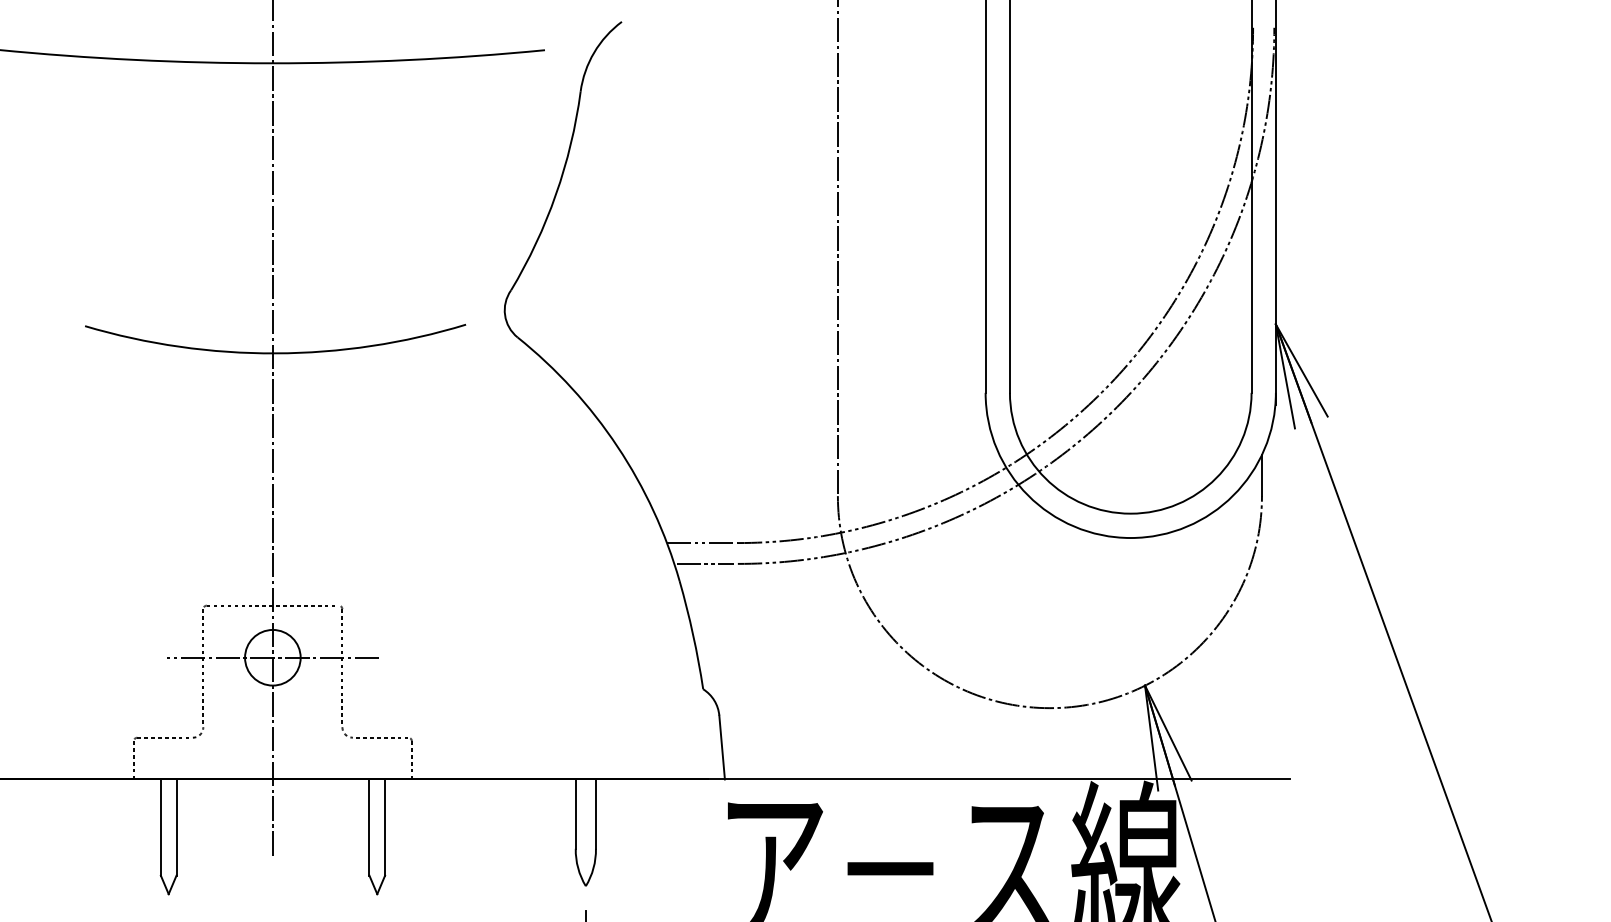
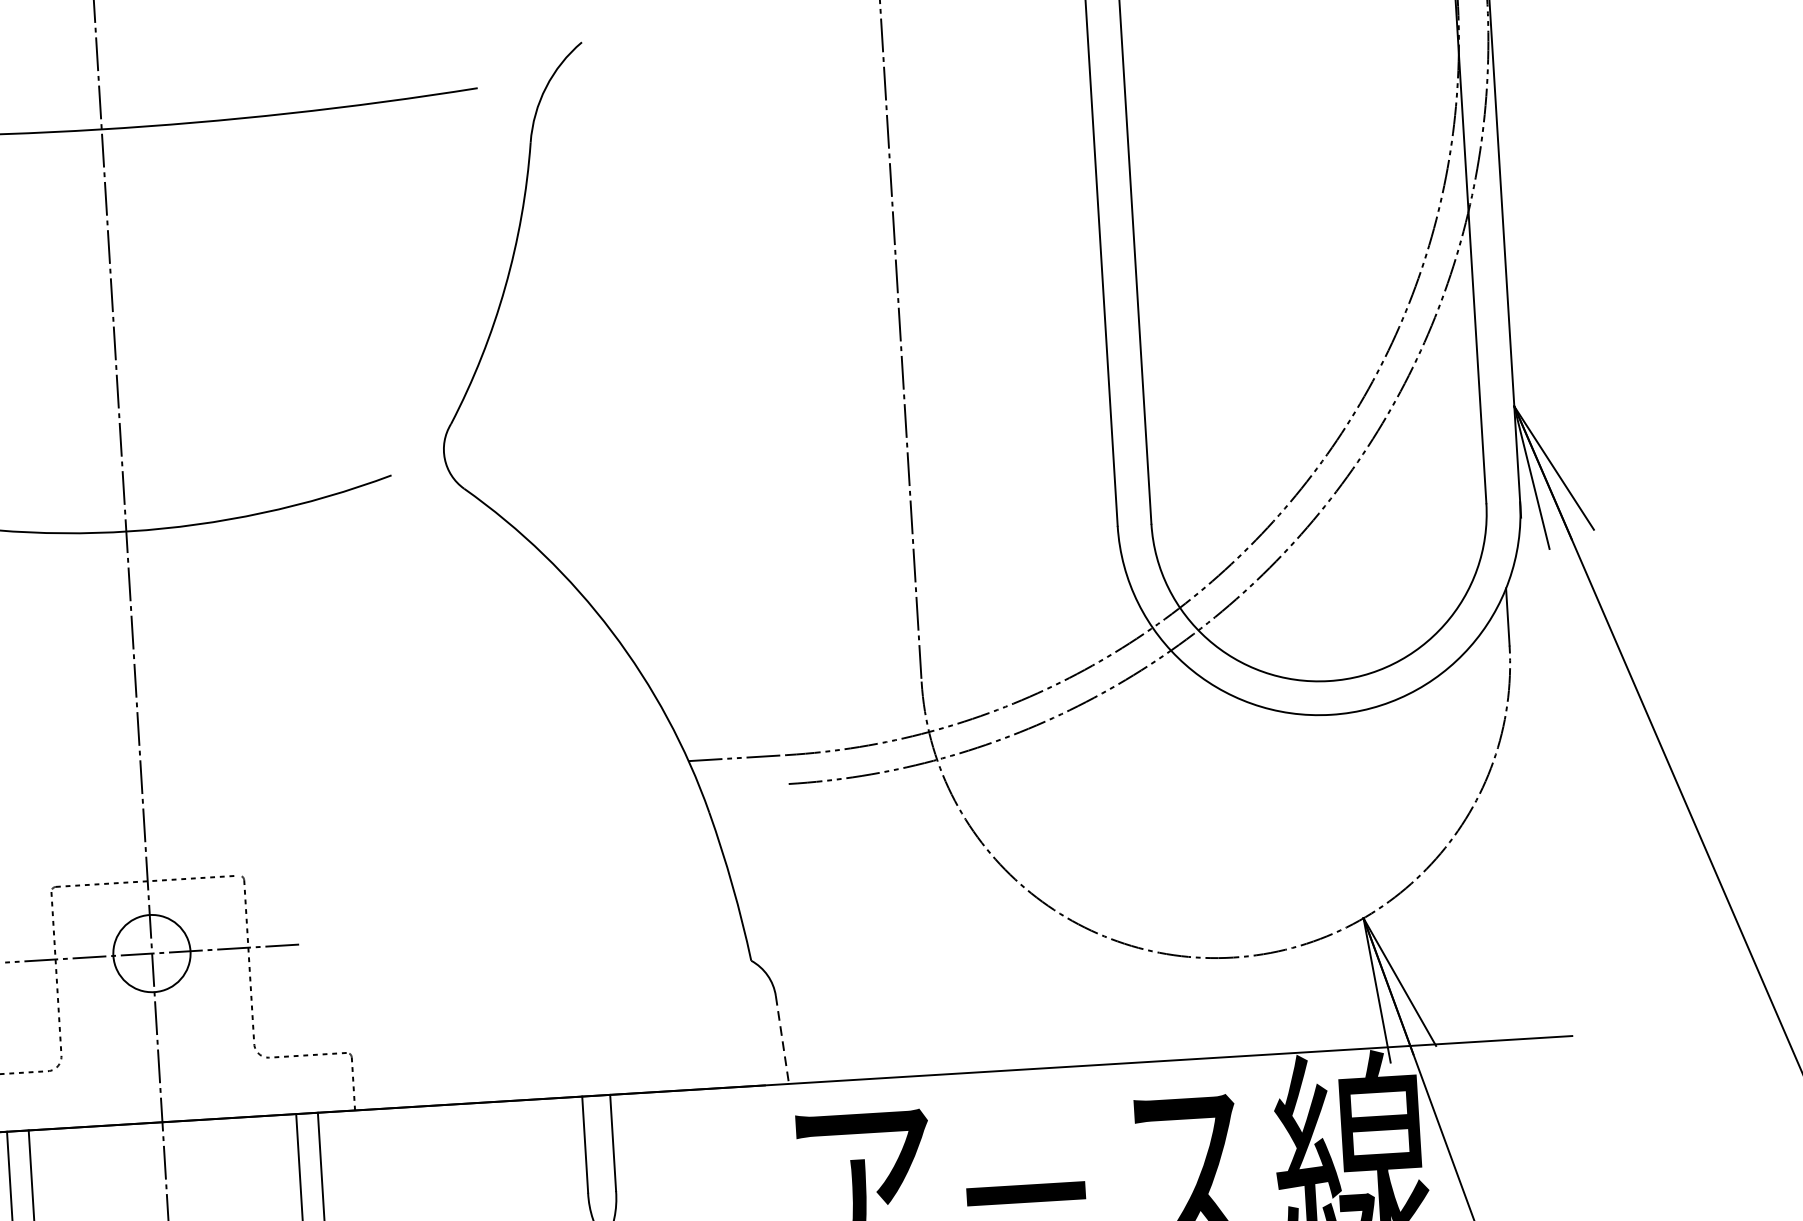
line: (704, 563) -> (742, 786), removed
line: (722, 748) -> (783, 1041), solid -> dashed

